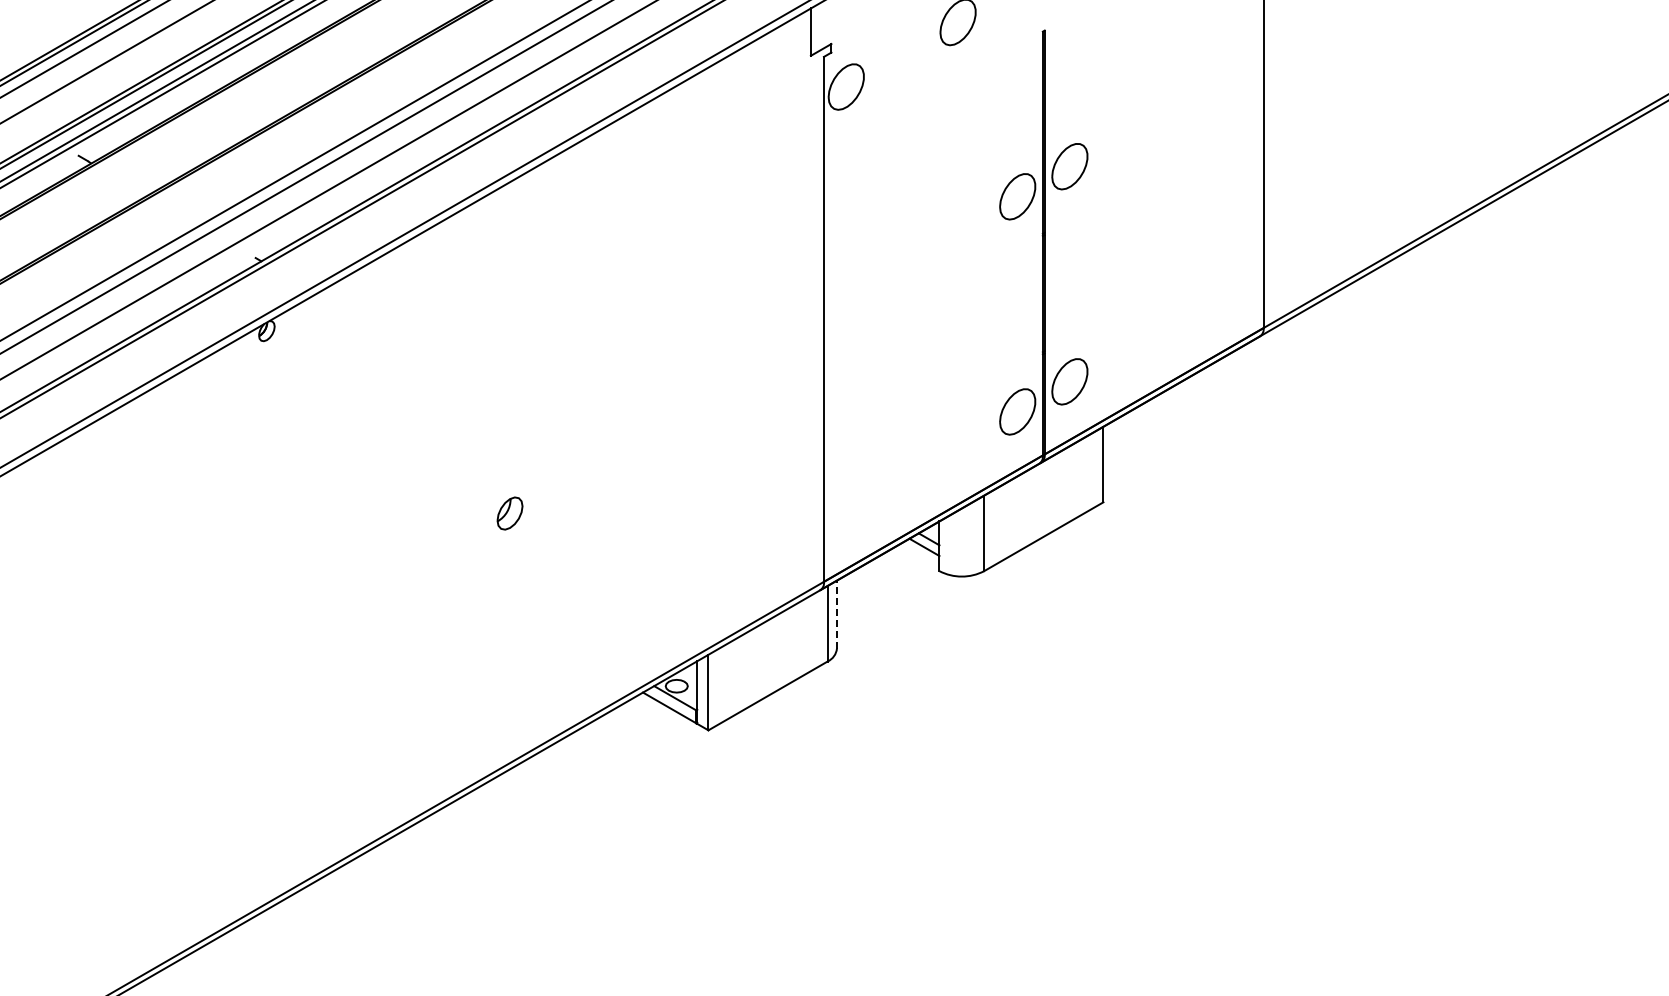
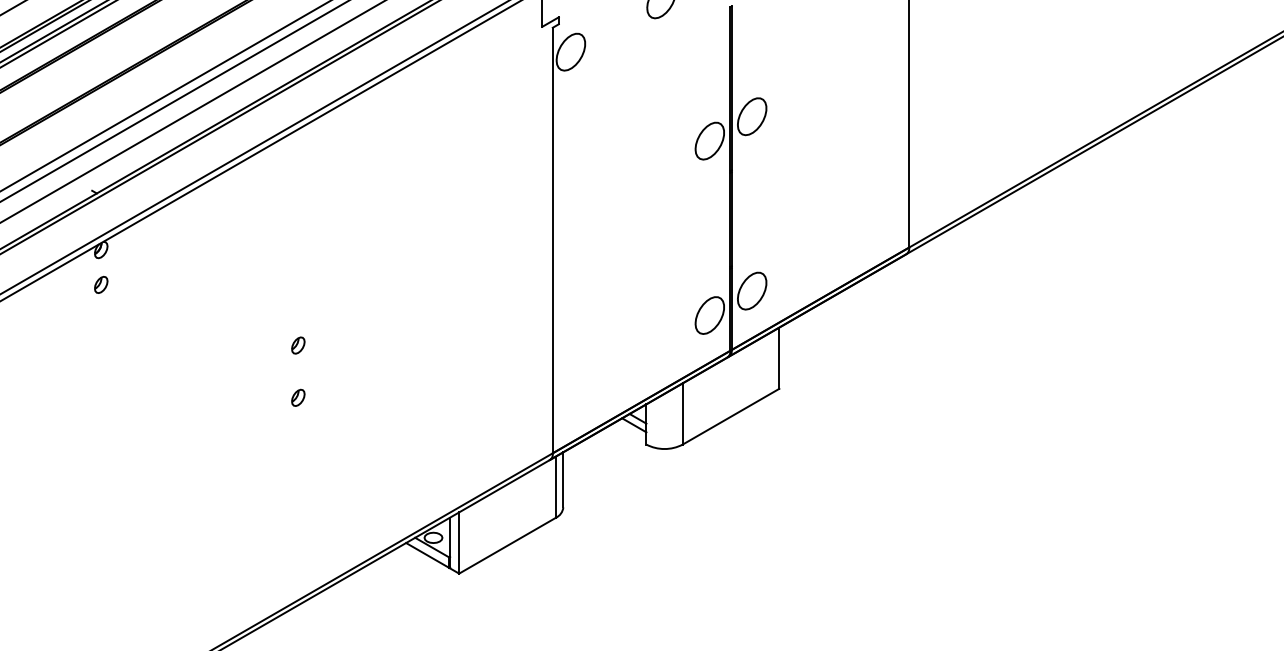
part: (266, 374) -> (100, 285), added
part: (509, 448) -> (297, 345), added
part: (509, 513) -> (297, 397), size x0.62
line: (836, 614) -> (562, 479), dashed -> solid

